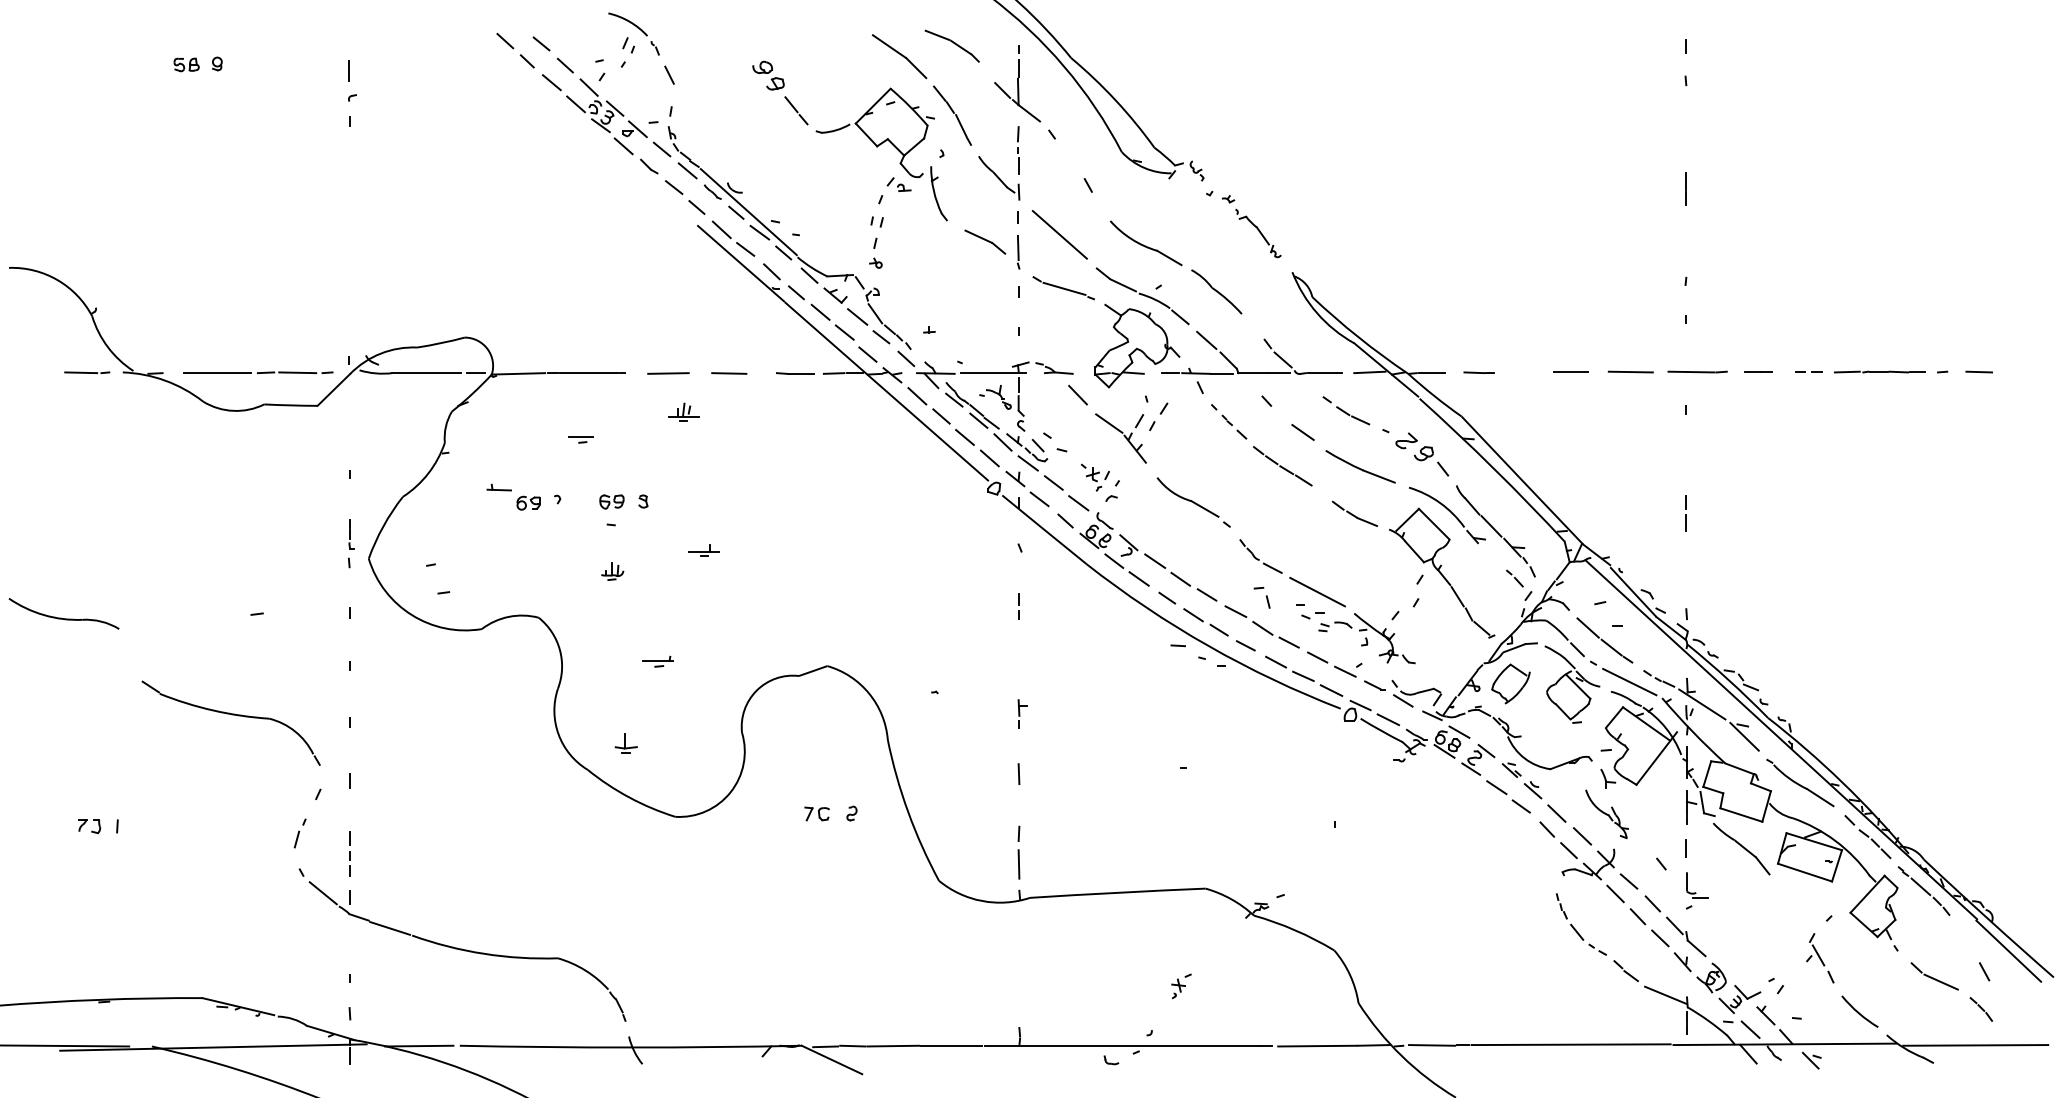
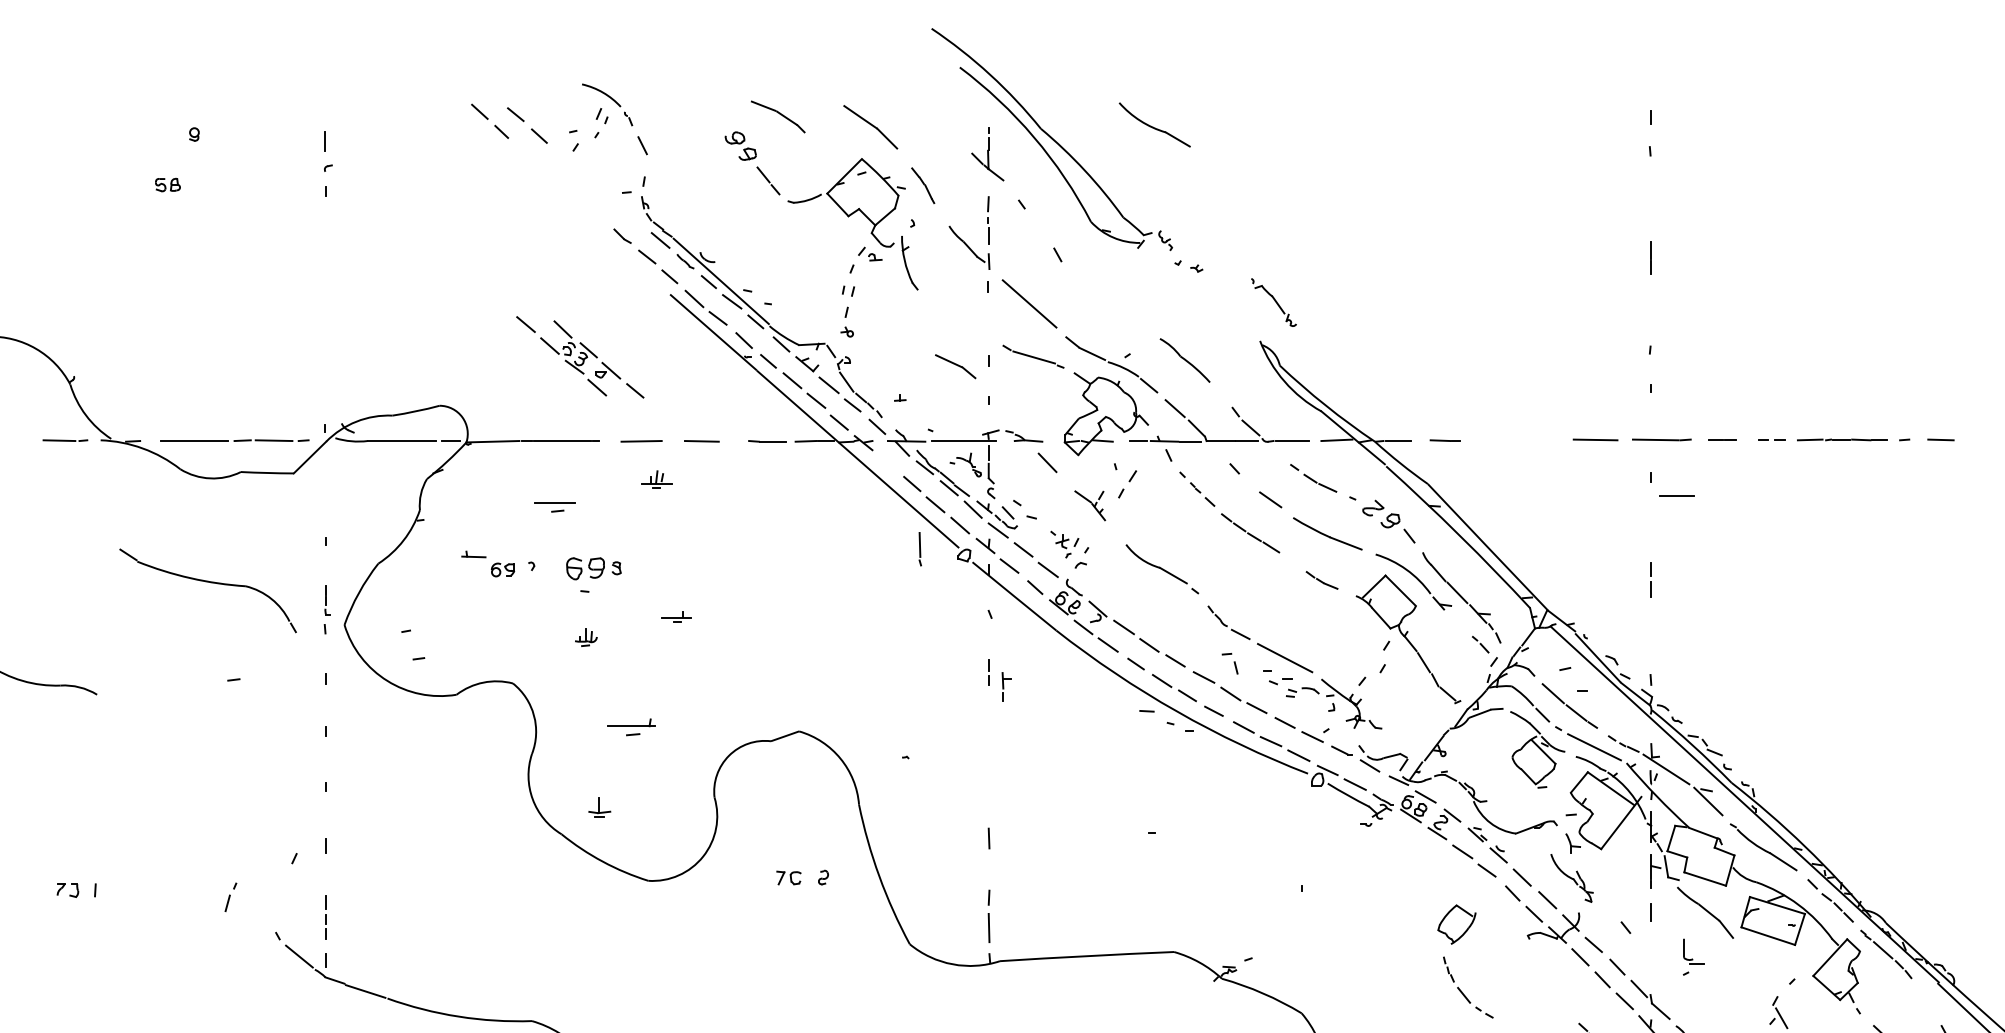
part: (951, 45) -> (777, 116), moved
part: (186, 64) -> (167, 184), moved
part: (1017, 83) -> (987, 153), size x0.7
part: (606, 115) -> (580, 357), moved
part: (952, 115) -> (923, 185), size x0.6
part: (1258, 233) -> (1274, 302), moved
part: (985, 241) -> (955, 366), moved
part: (1146, 243) -> (1155, 125), moved
line: (1018, 252) -> (920, 549), moved
line: (1570, 371) -> (1676, 494), moved
line: (917, 396) -> (888, 464), removed
part: (1120, 438) -> (1089, 505), size x0.6
part: (580, 439) -> (554, 506), size x1.6
part: (611, 501) -> (585, 568), size x1.6
part: (1354, 513) -> (1321, 580), size x0.7
part: (657, 661) -> (630, 726), size x1.6
part: (1510, 683) -> (1456, 924), moved
part: (1022, 713) -> (1006, 686), moved
part: (232, 715) -> (209, 583), moved
part: (299, 833) -> (230, 897), moved
part: (1697, 890) -> (1694, 956), moved
part: (1576, 929) -> (1463, 992), moved

